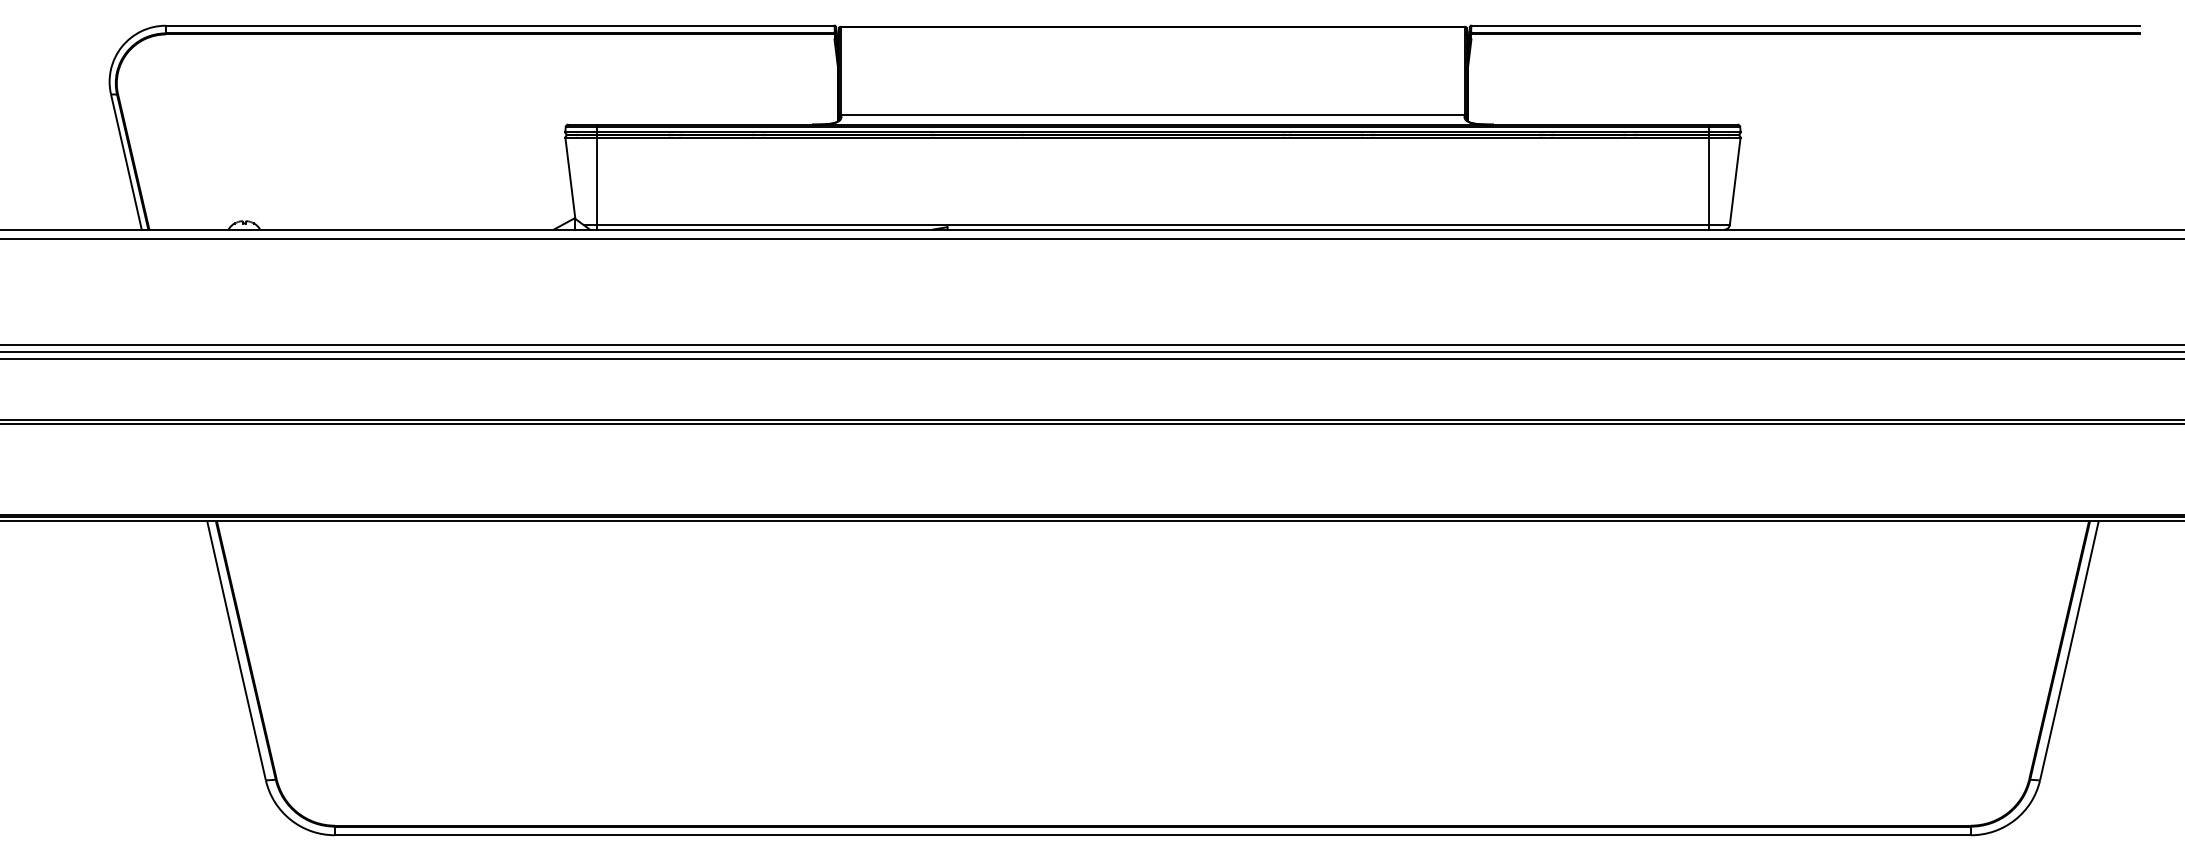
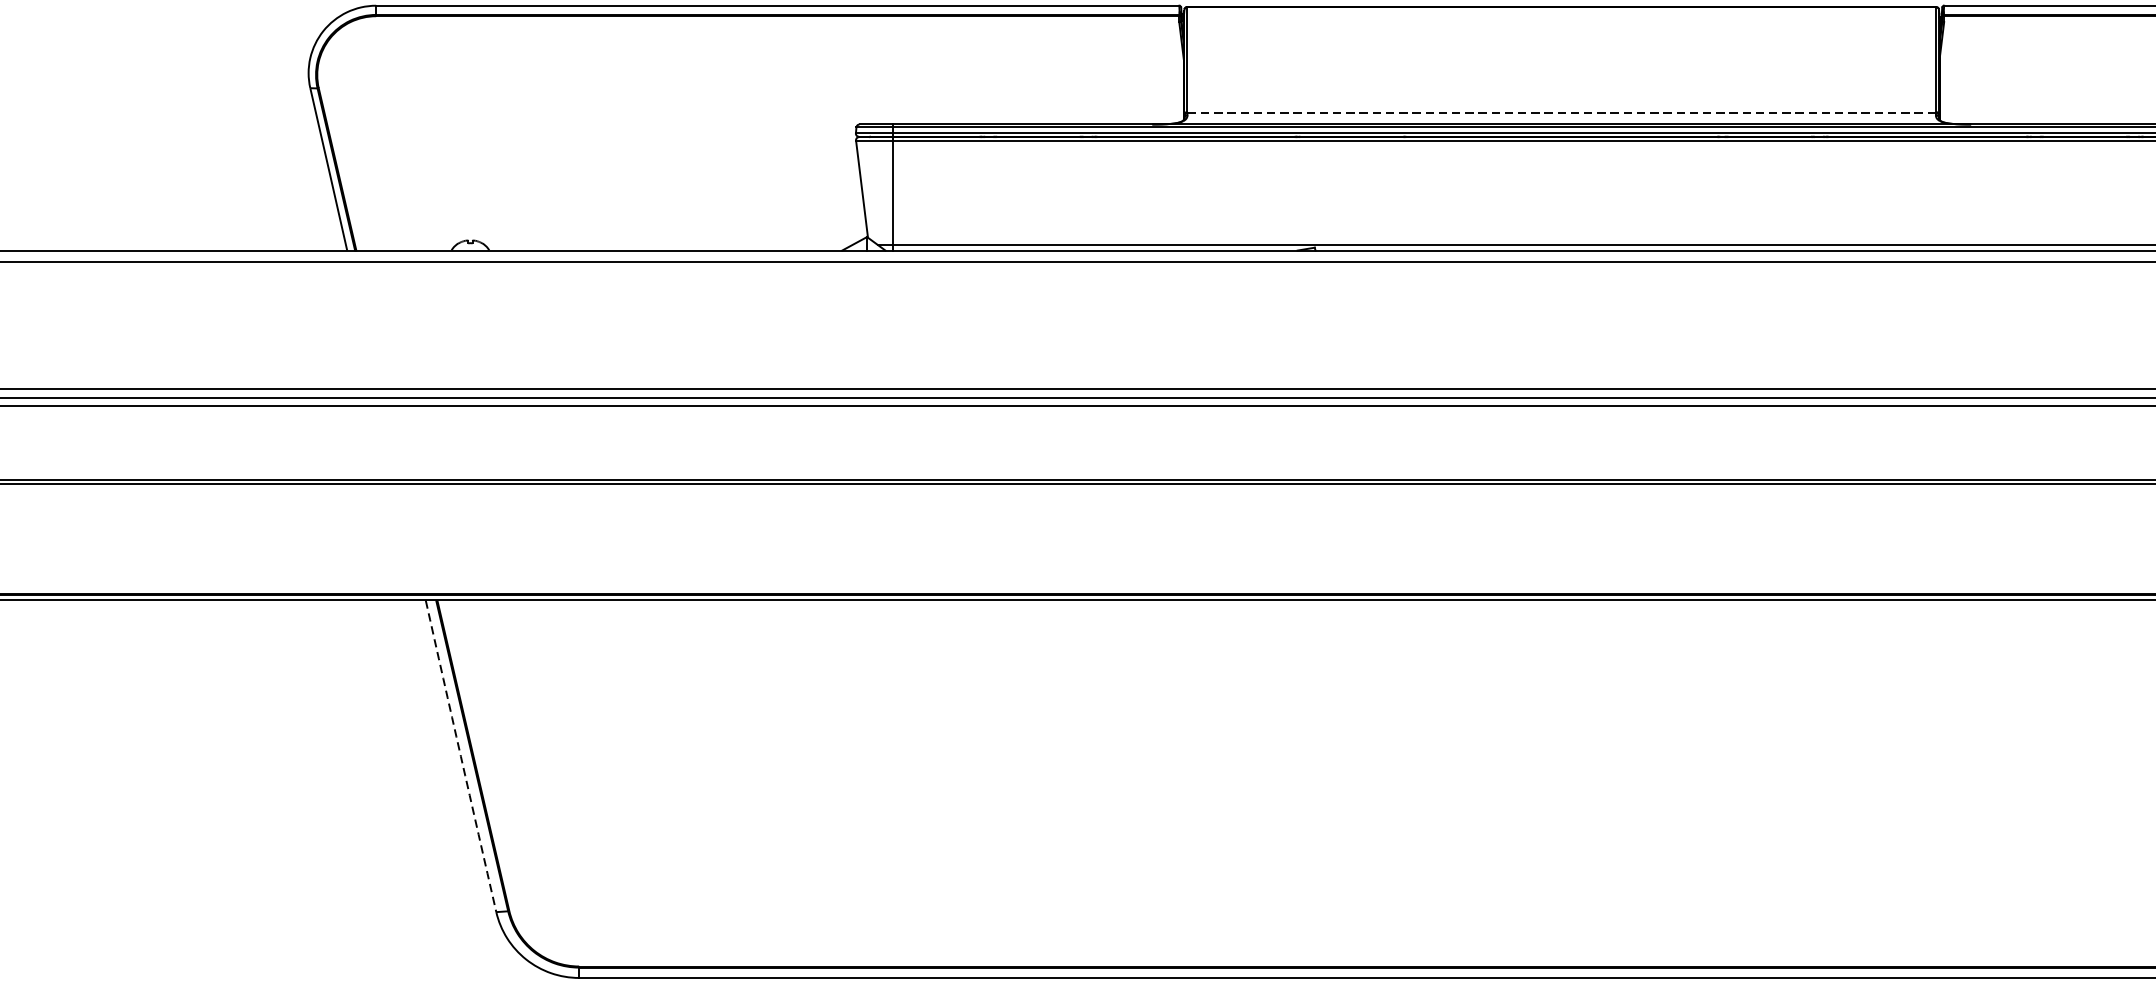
line: (1152, 115) -> (1561, 113), solid -> dashed
arc: (236, 650) -> (461, 756), solid -> dashed

